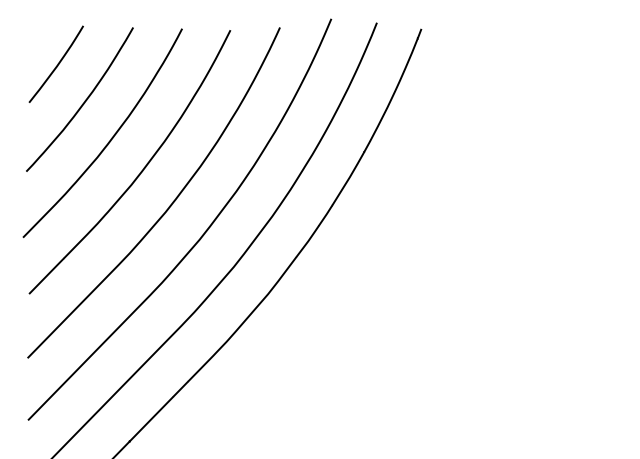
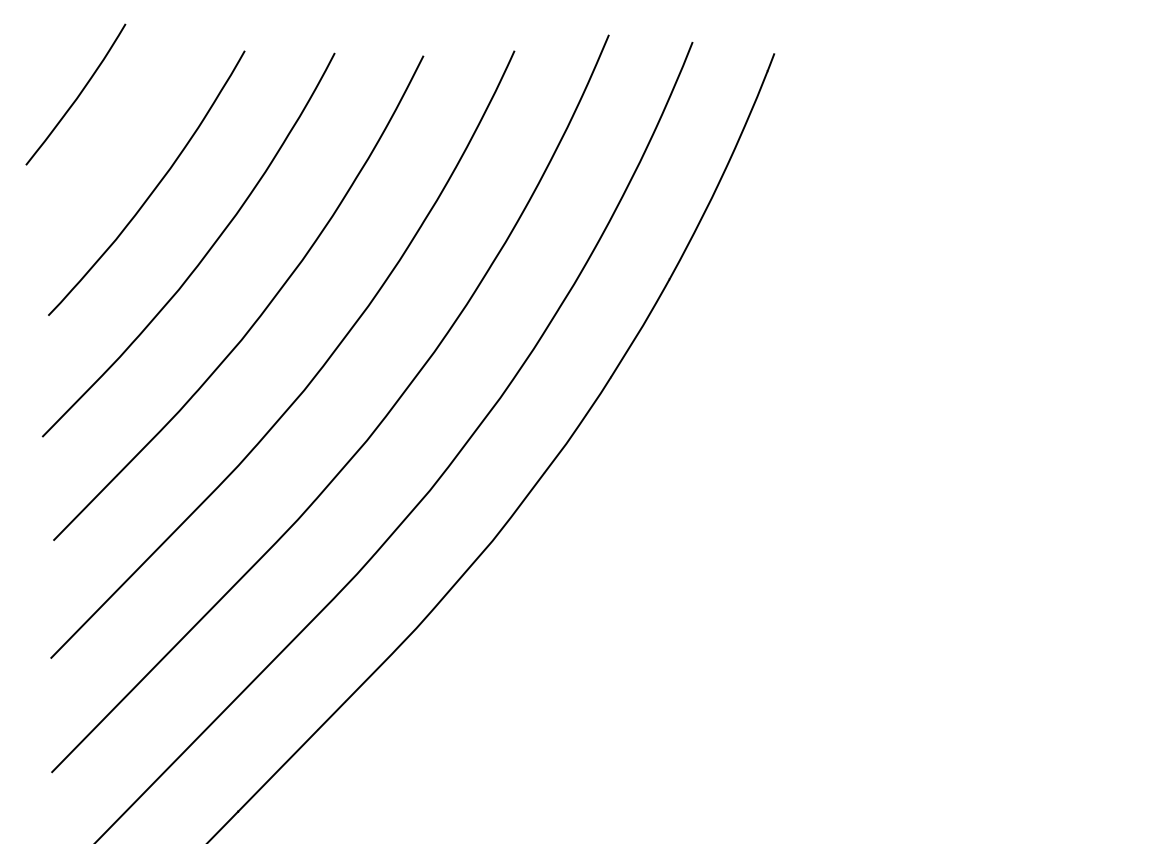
curve: (57, 63) -> (78, 93), moved

